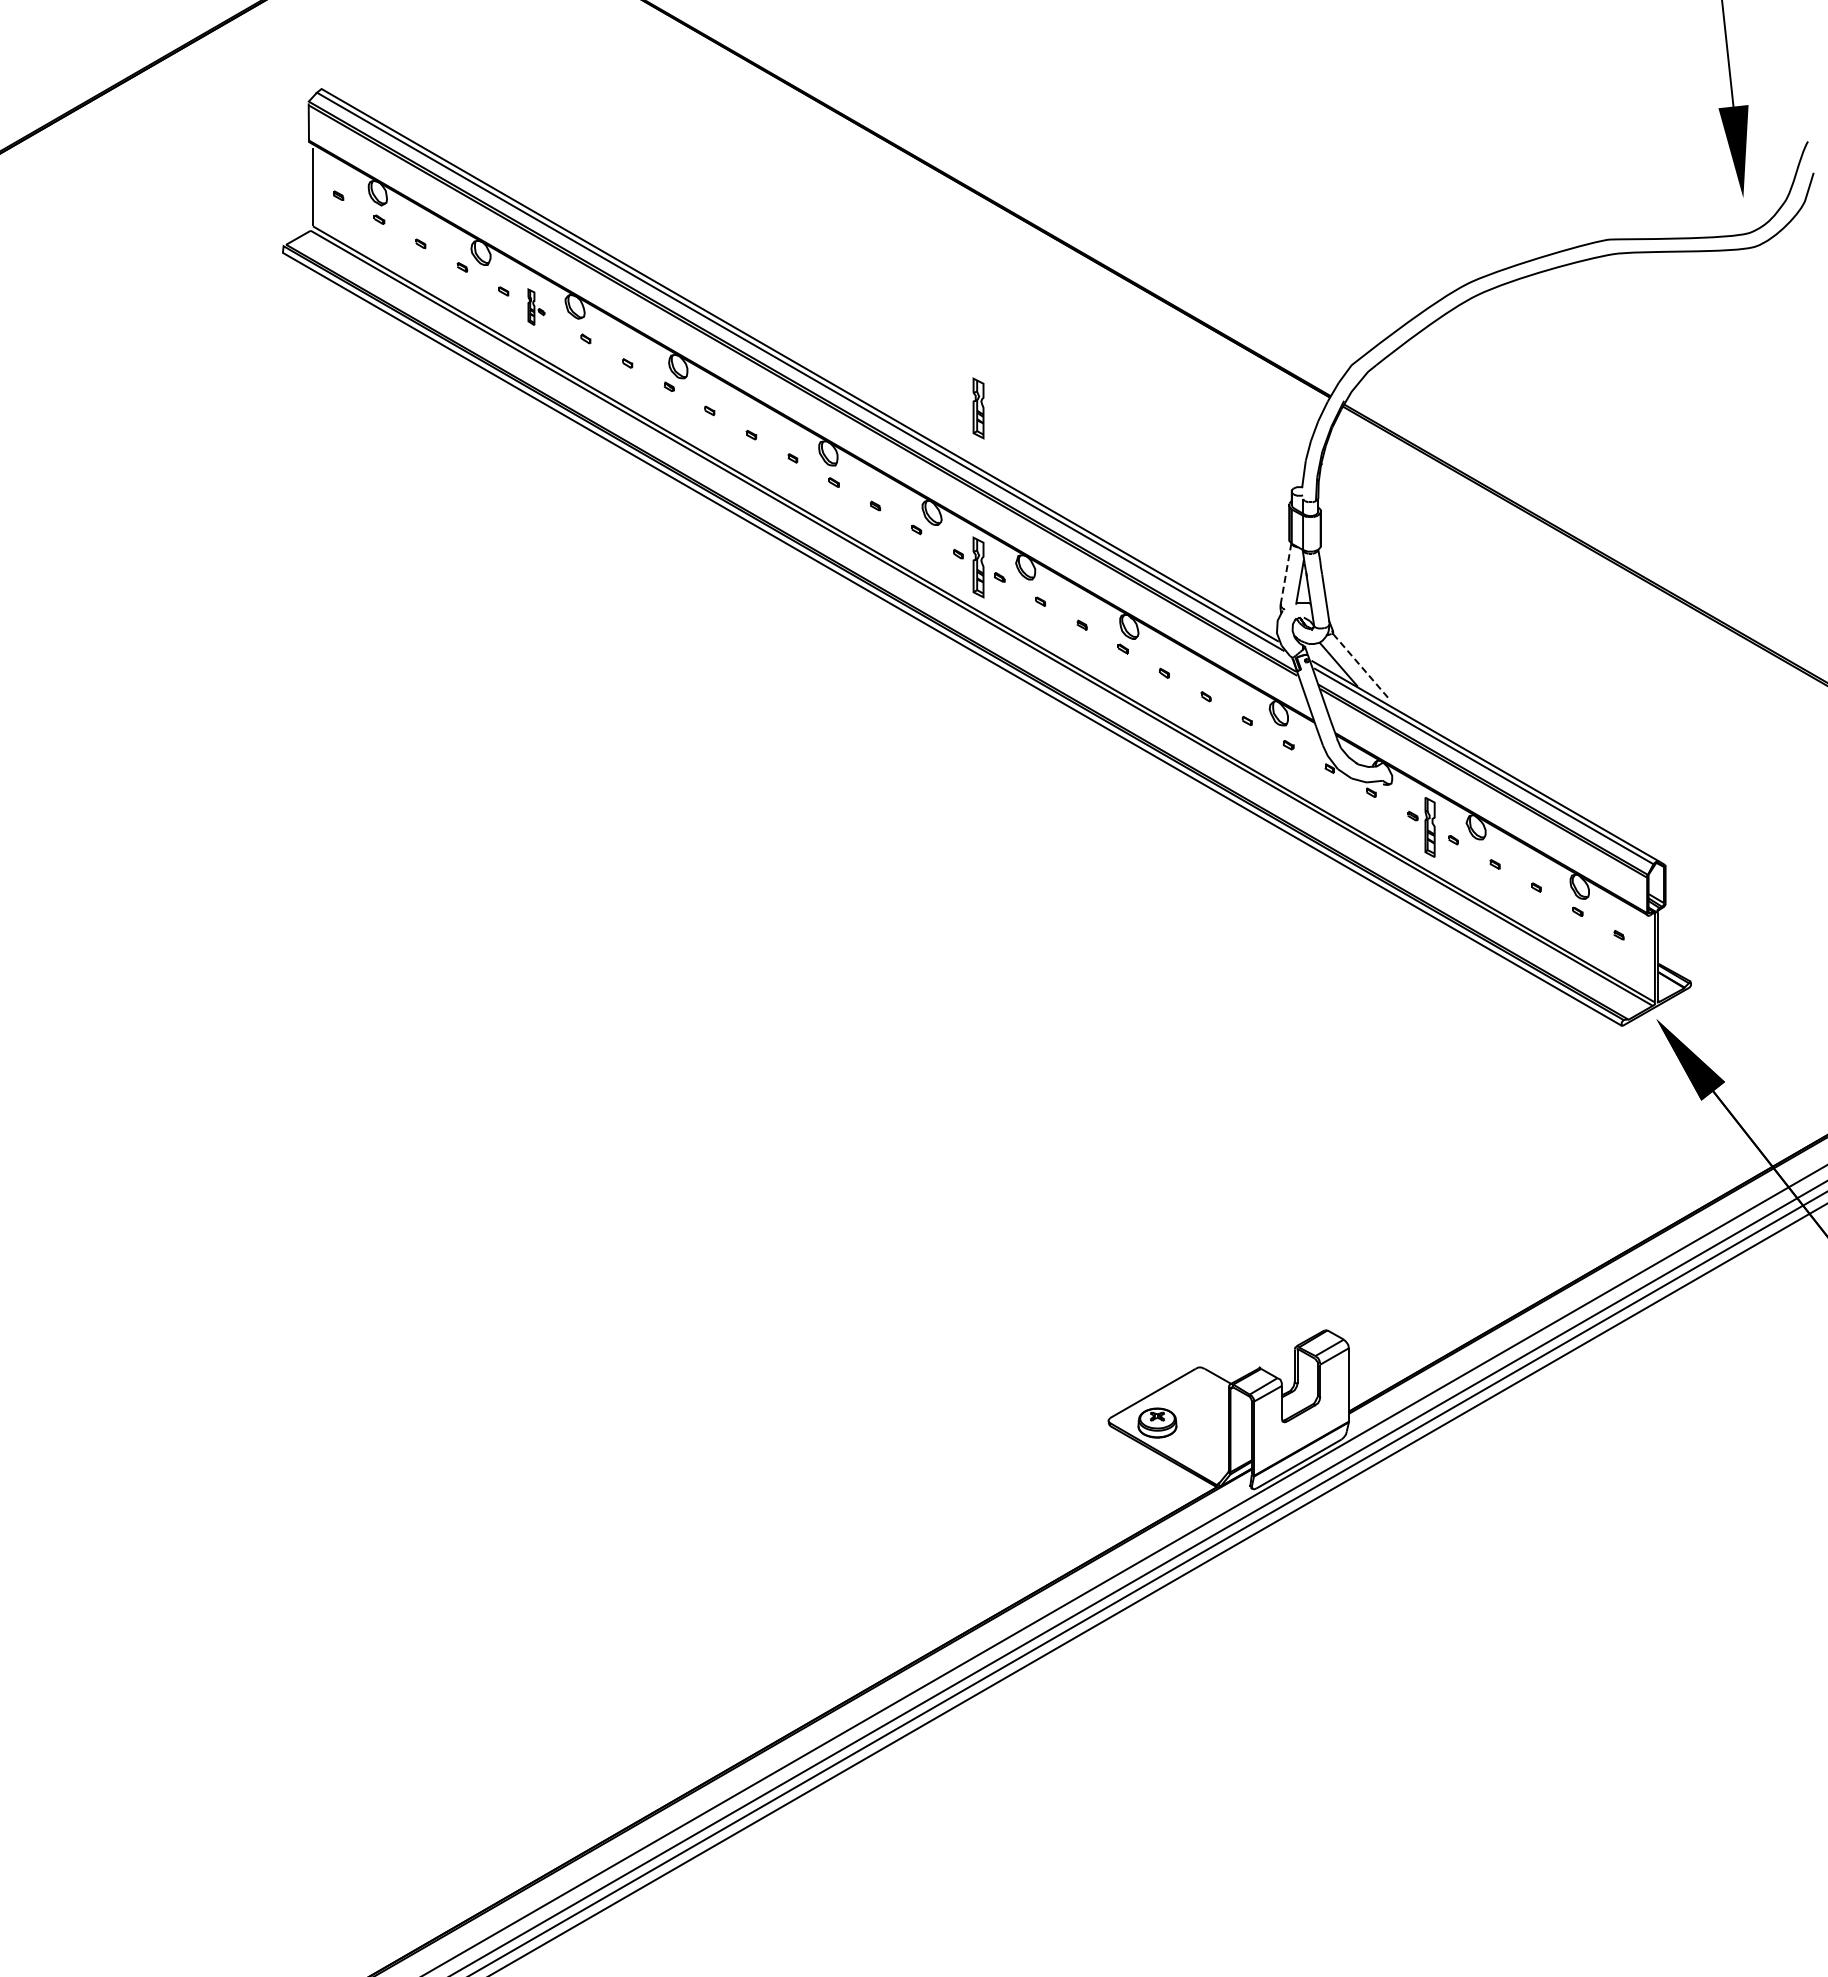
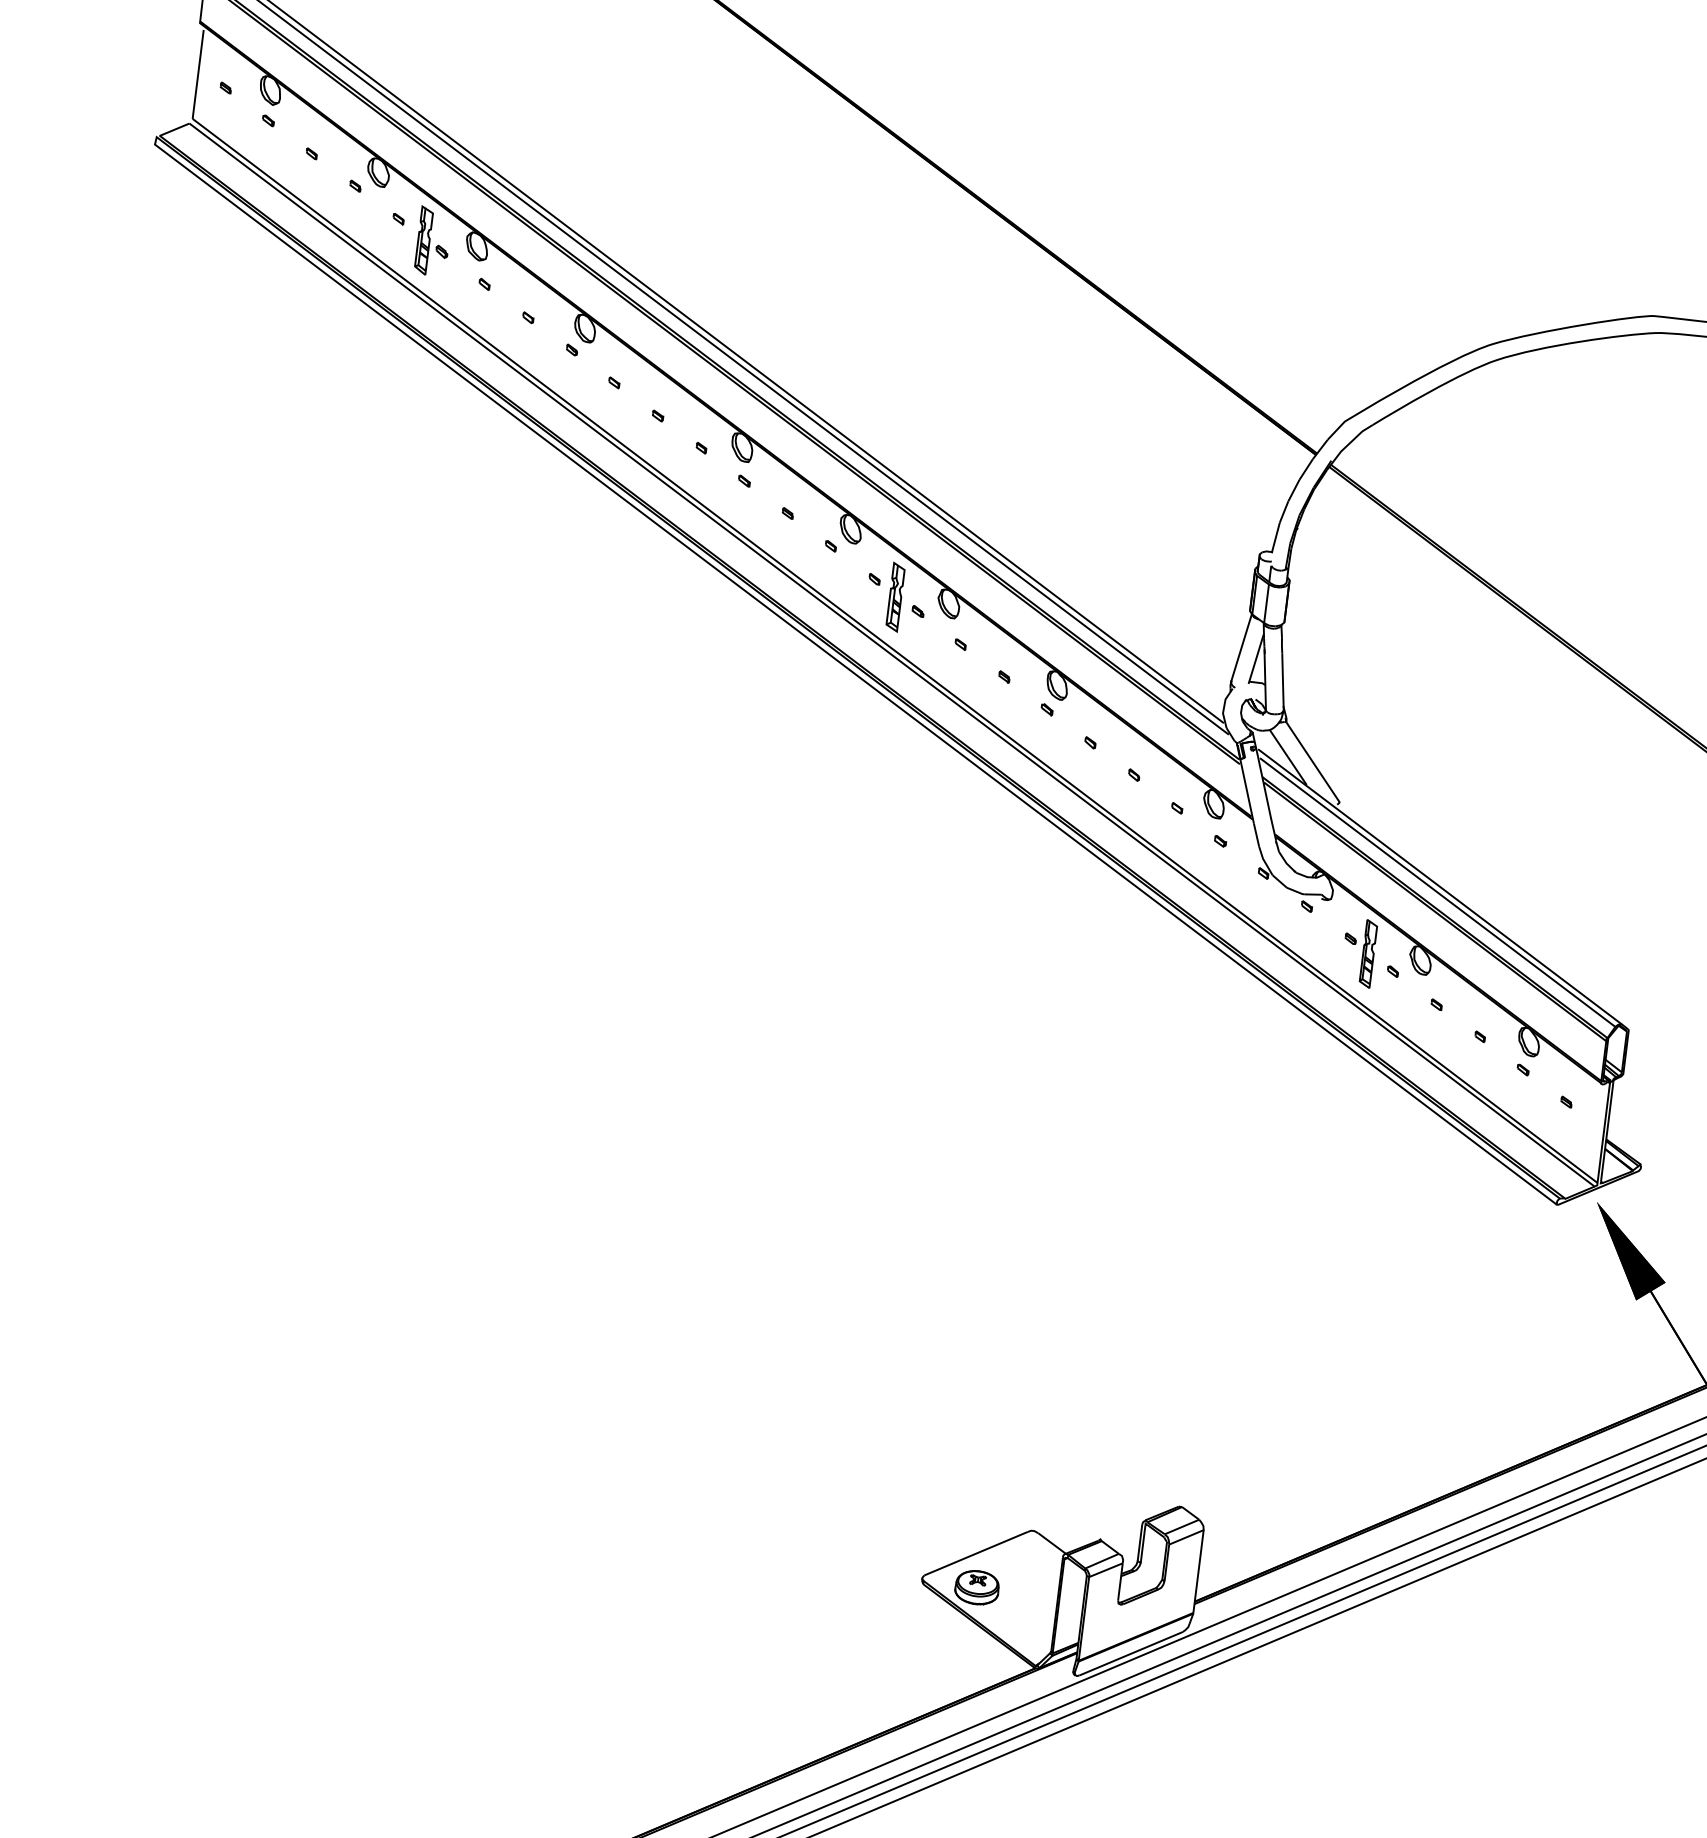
part: (536, 306) -> (433, 240), size x1.67
part: (978, 408) -> (917, 417), removed
line: (1286, 573) -> (1242, 647), dashed -> solid
line: (1363, 668) -> (1315, 765), dashed -> solid

